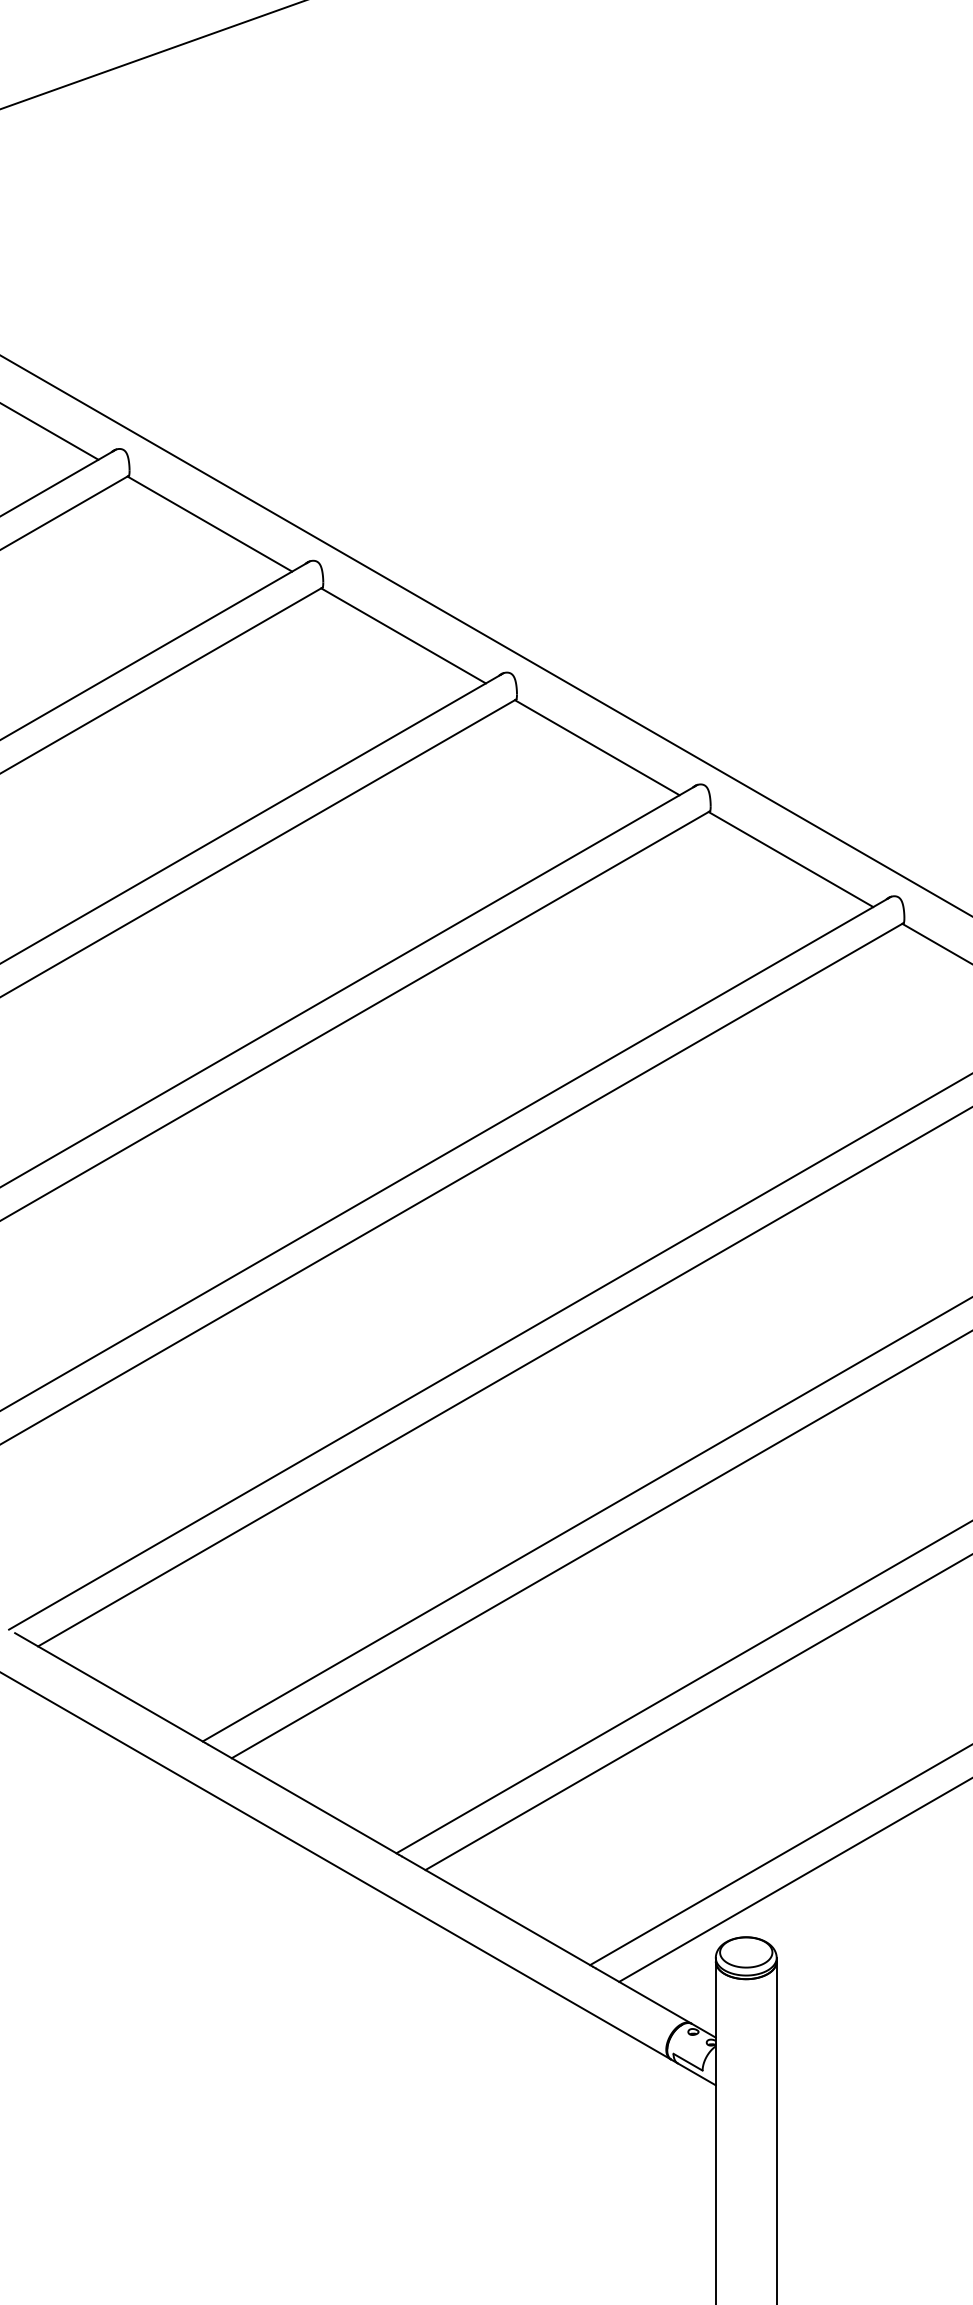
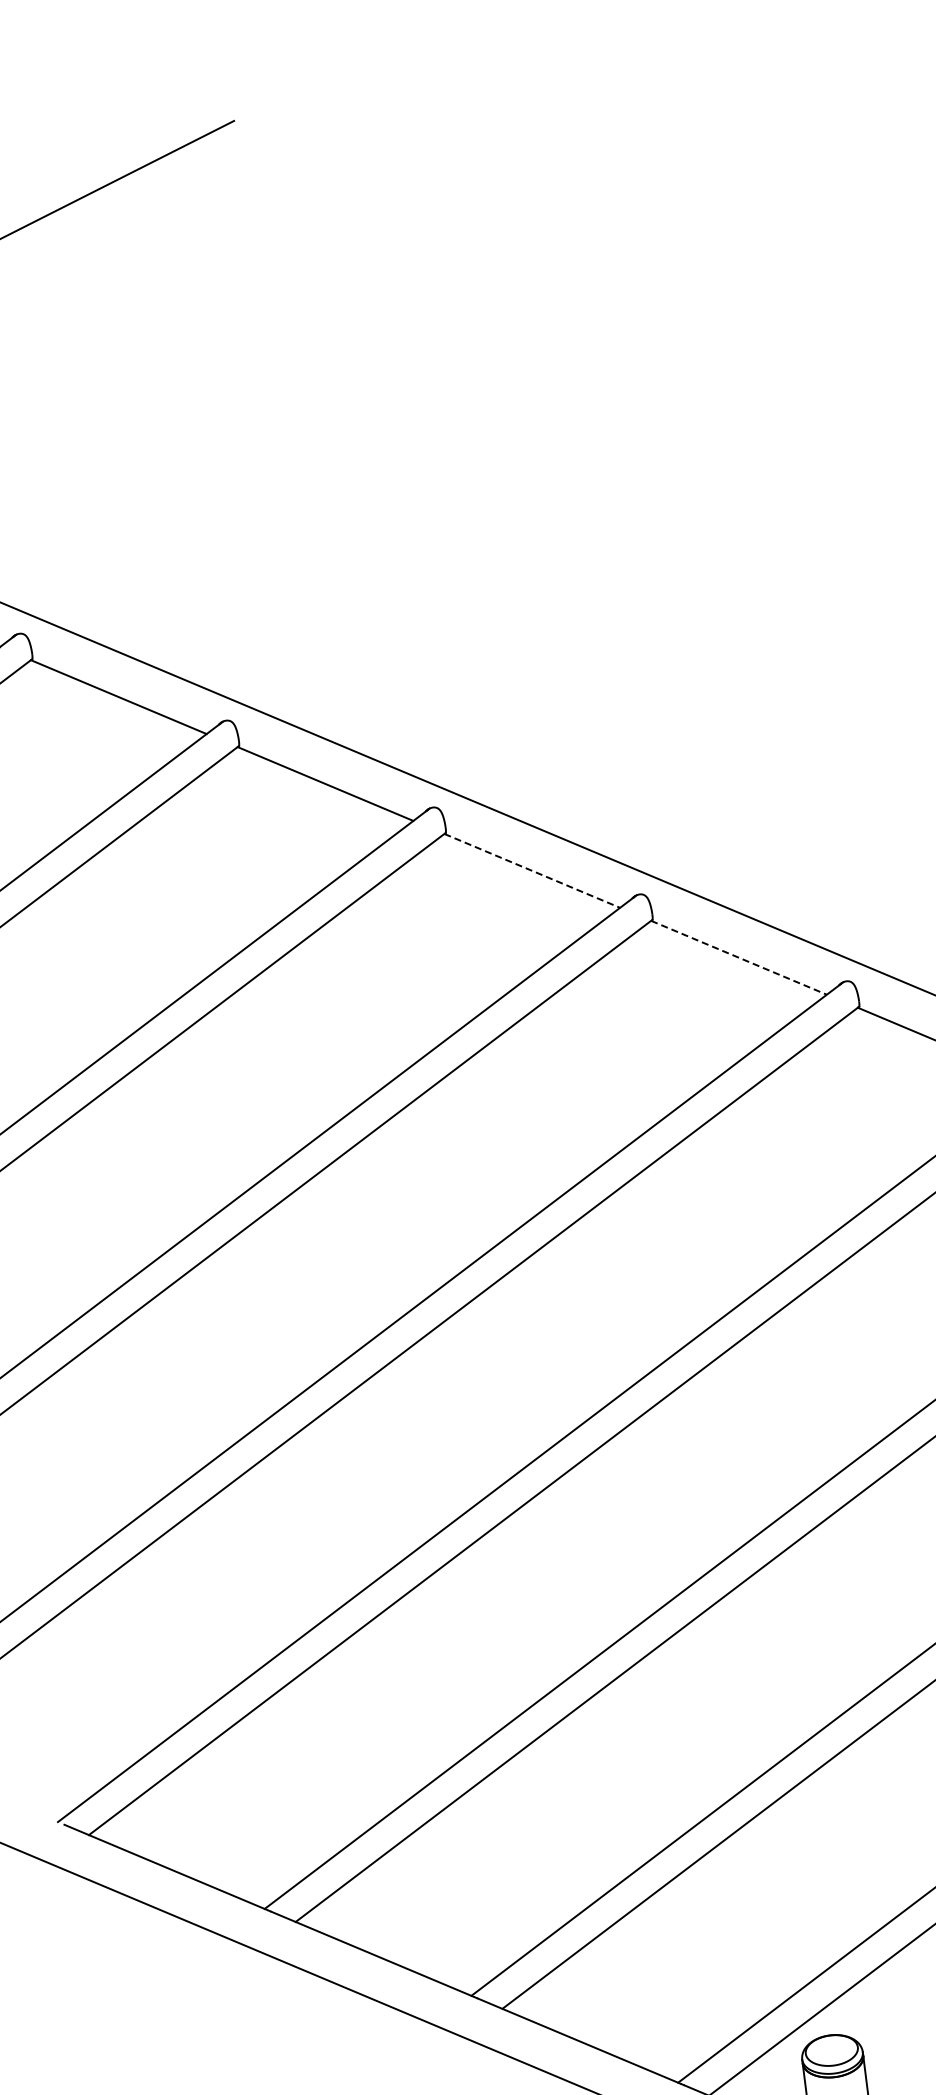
line: (597, 747) -> (532, 870), solid -> dashed
line: (791, 859) -> (739, 957), solid -> dashed

